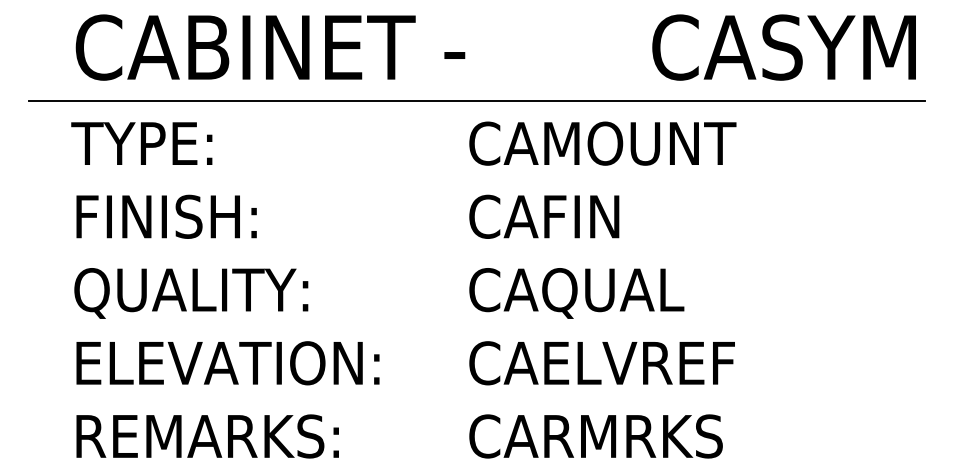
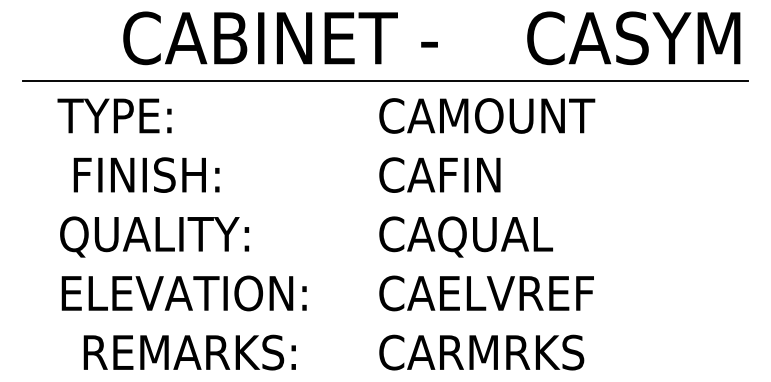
text: (270, 47) -> (280, 38), moved
text: (166, 216) -> (146, 174), moved
text: (207, 436) -> (189, 352), moved

